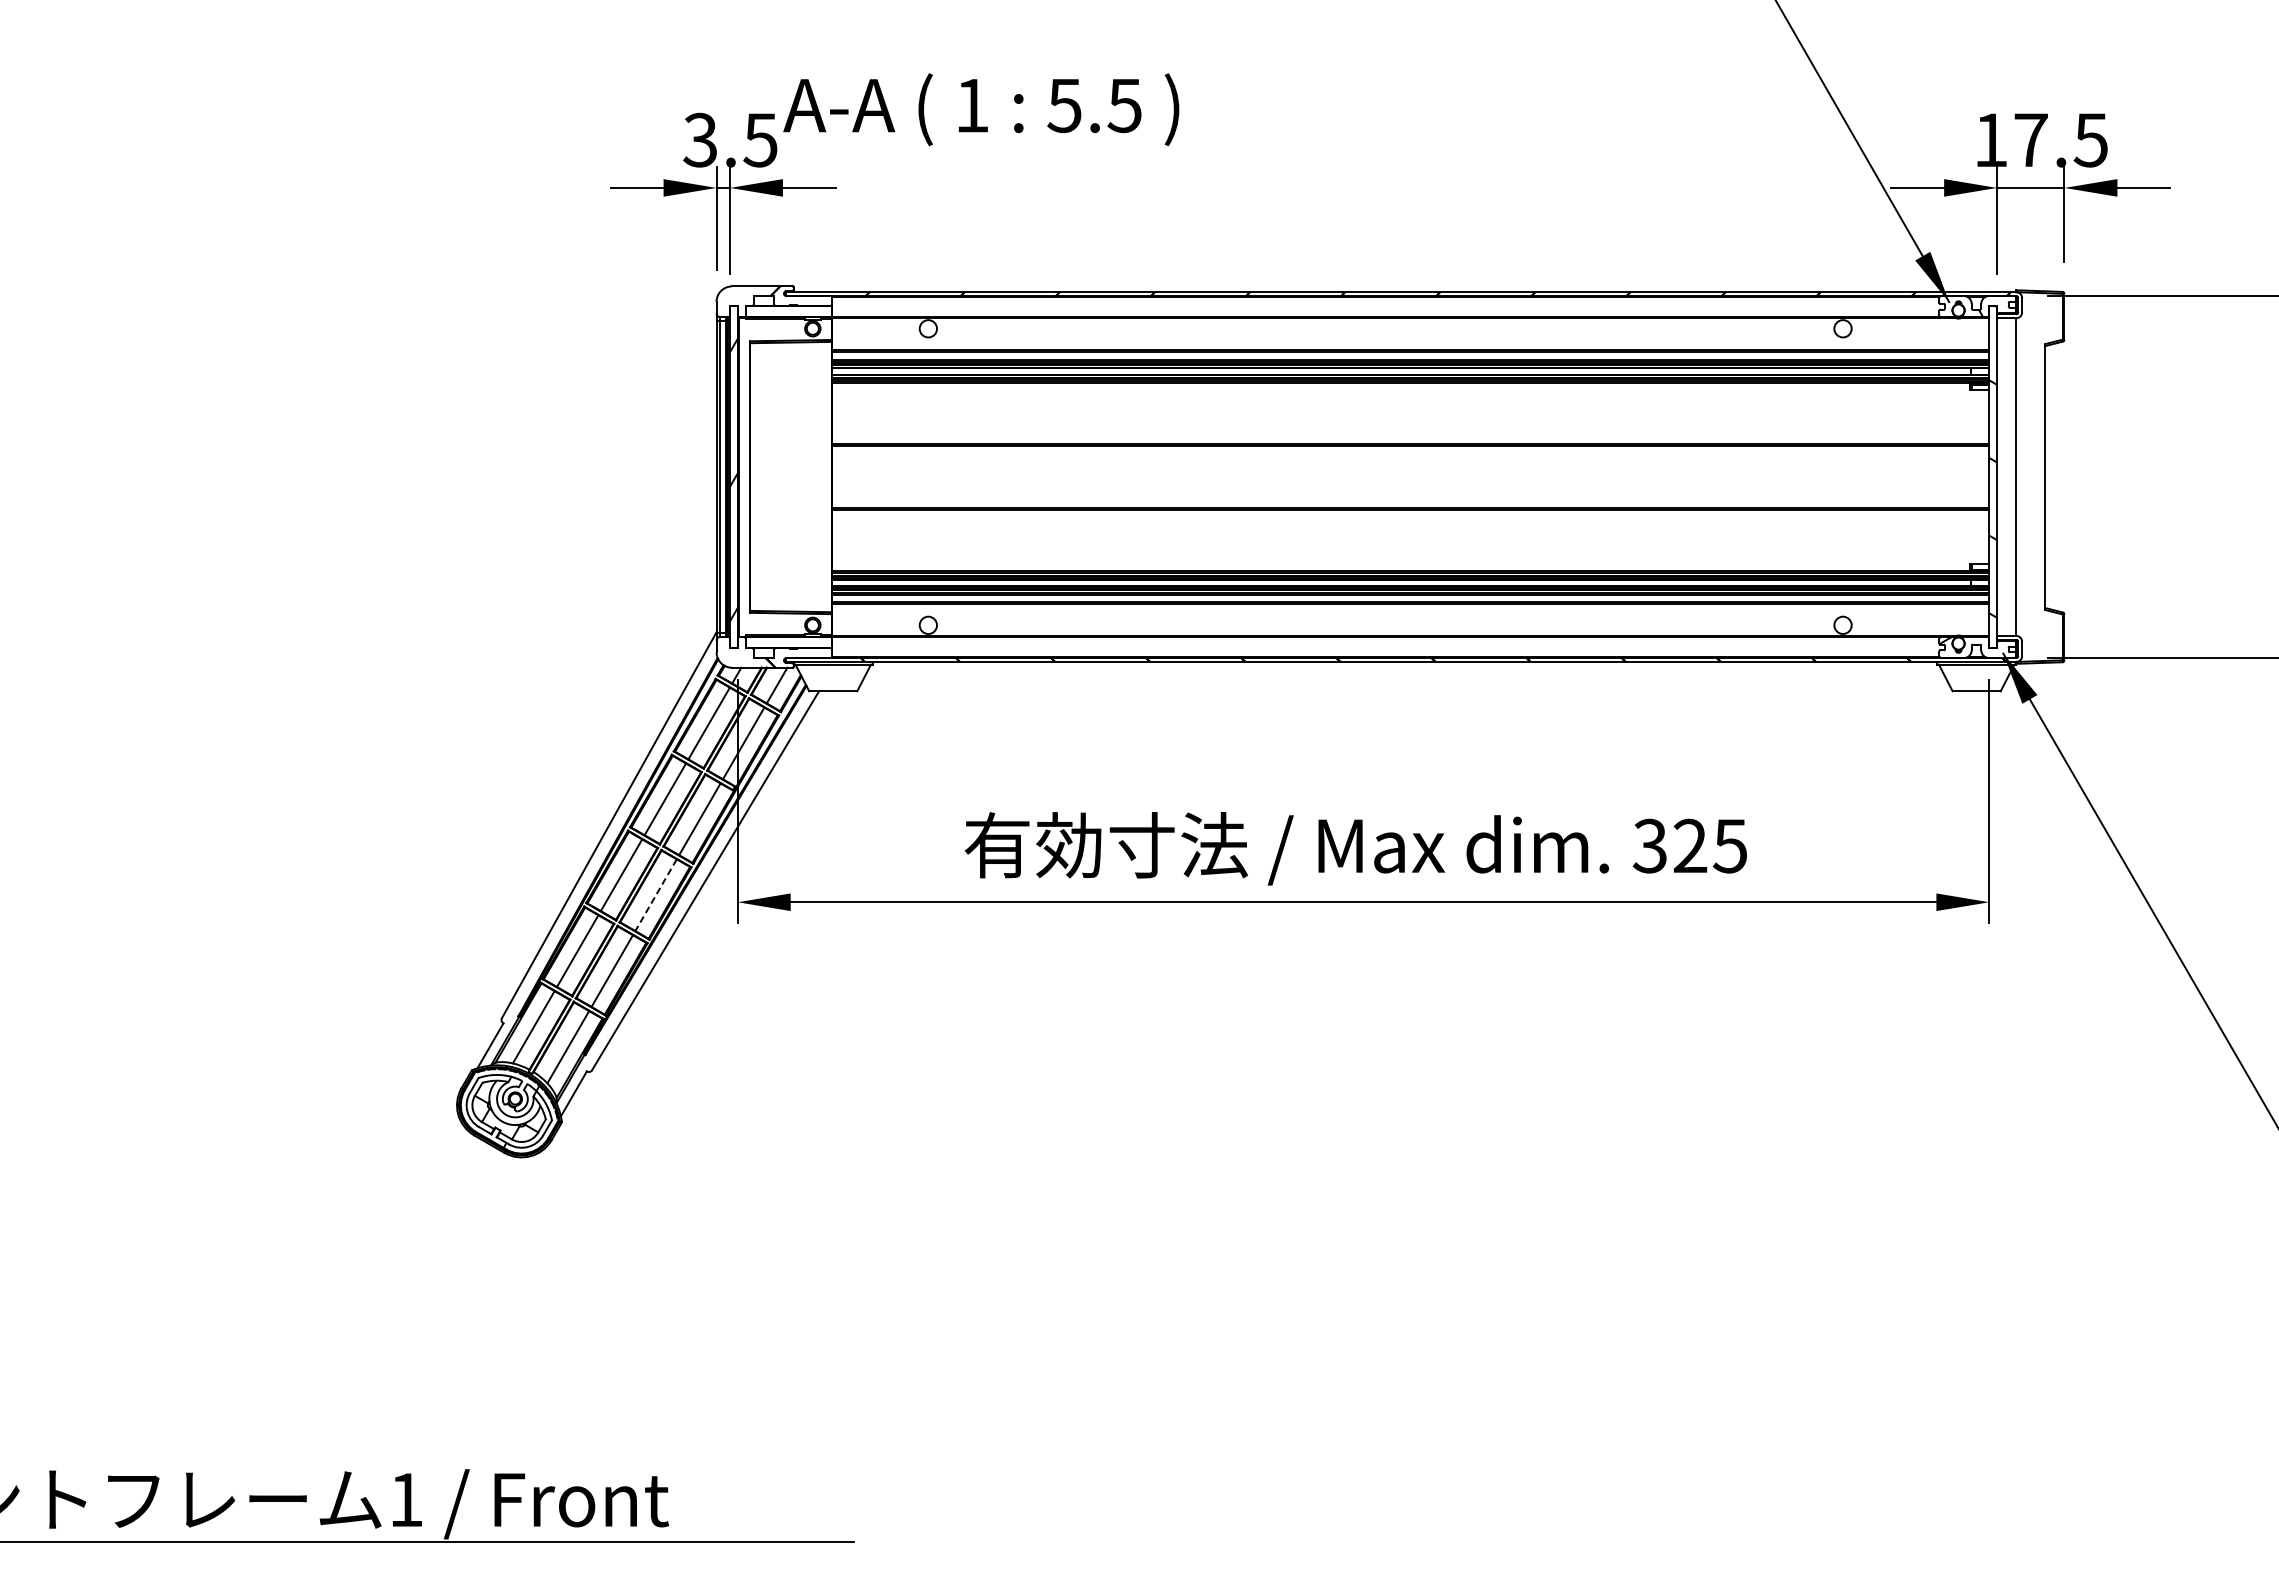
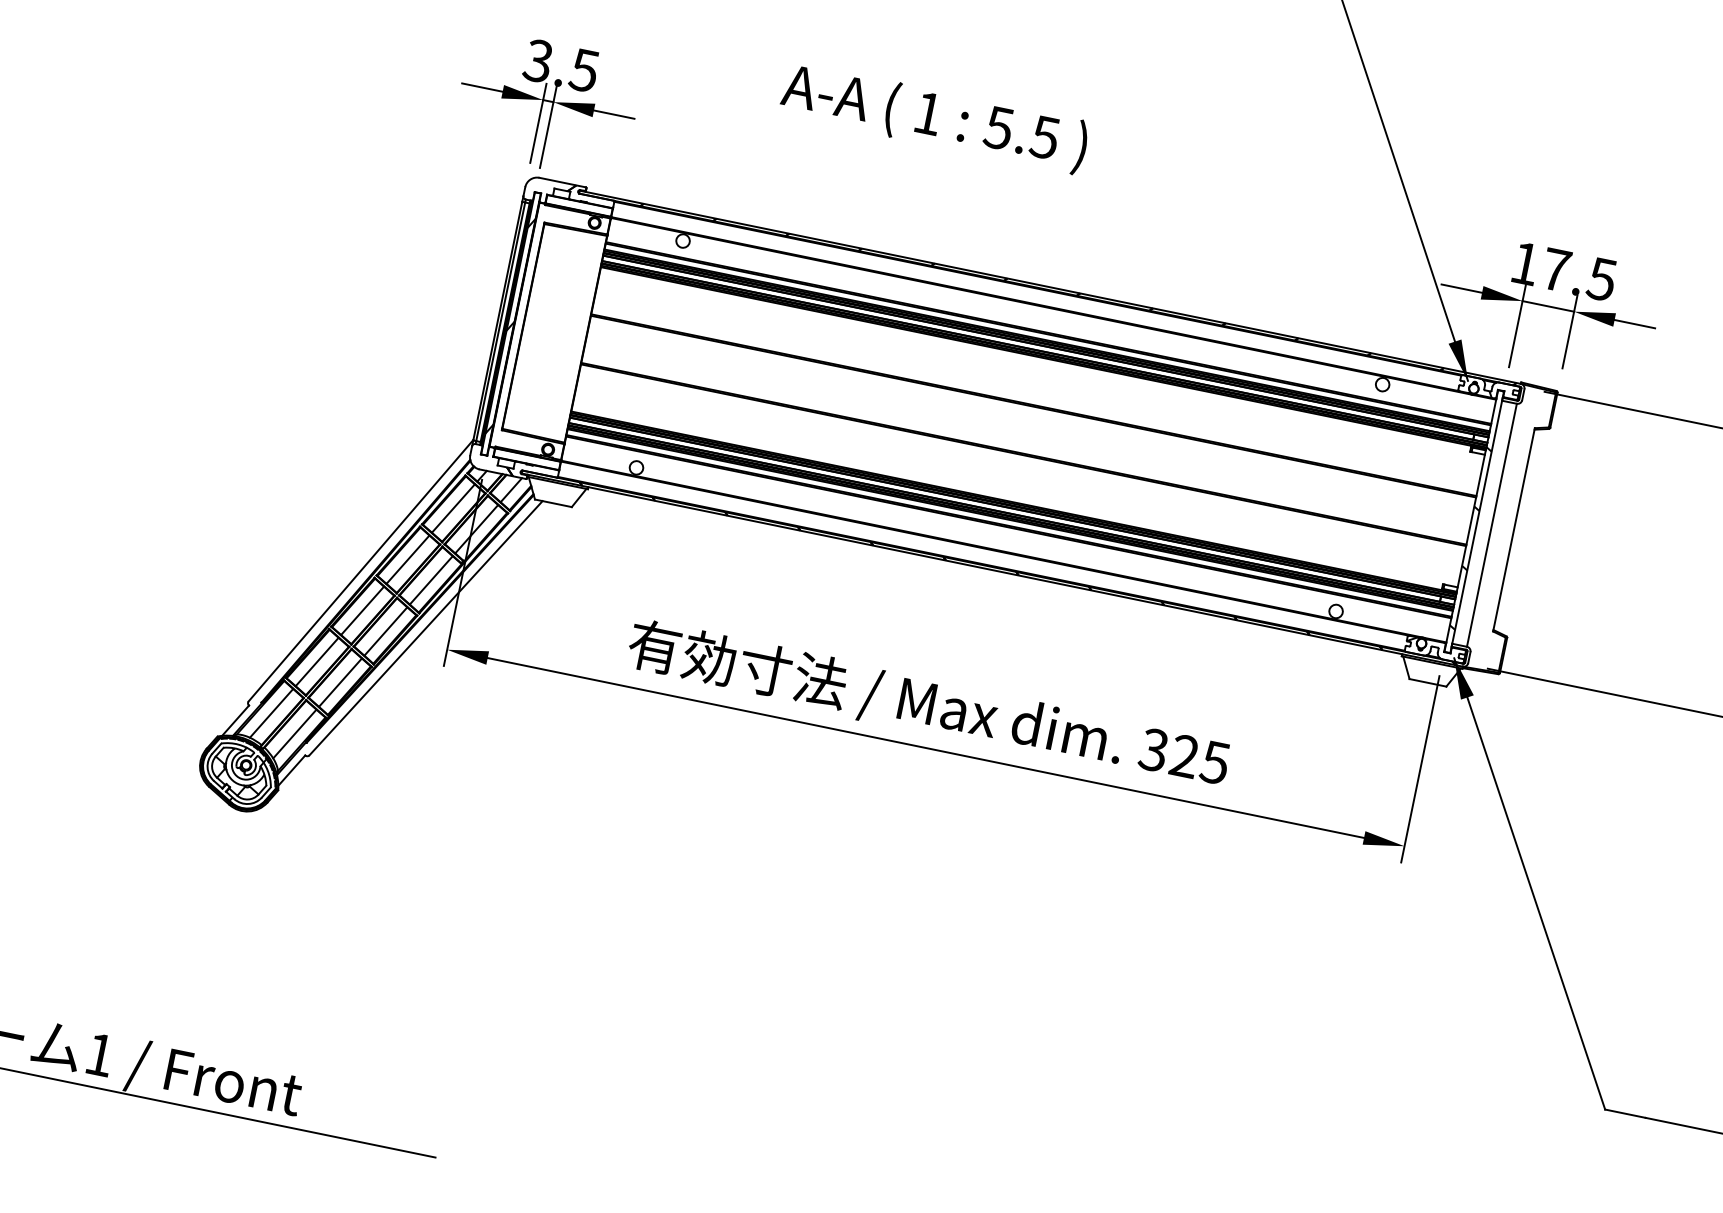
text: (981, 109) -> (934, 117), moved
line: (655, 895) -> (385, 631), dashed -> solid

